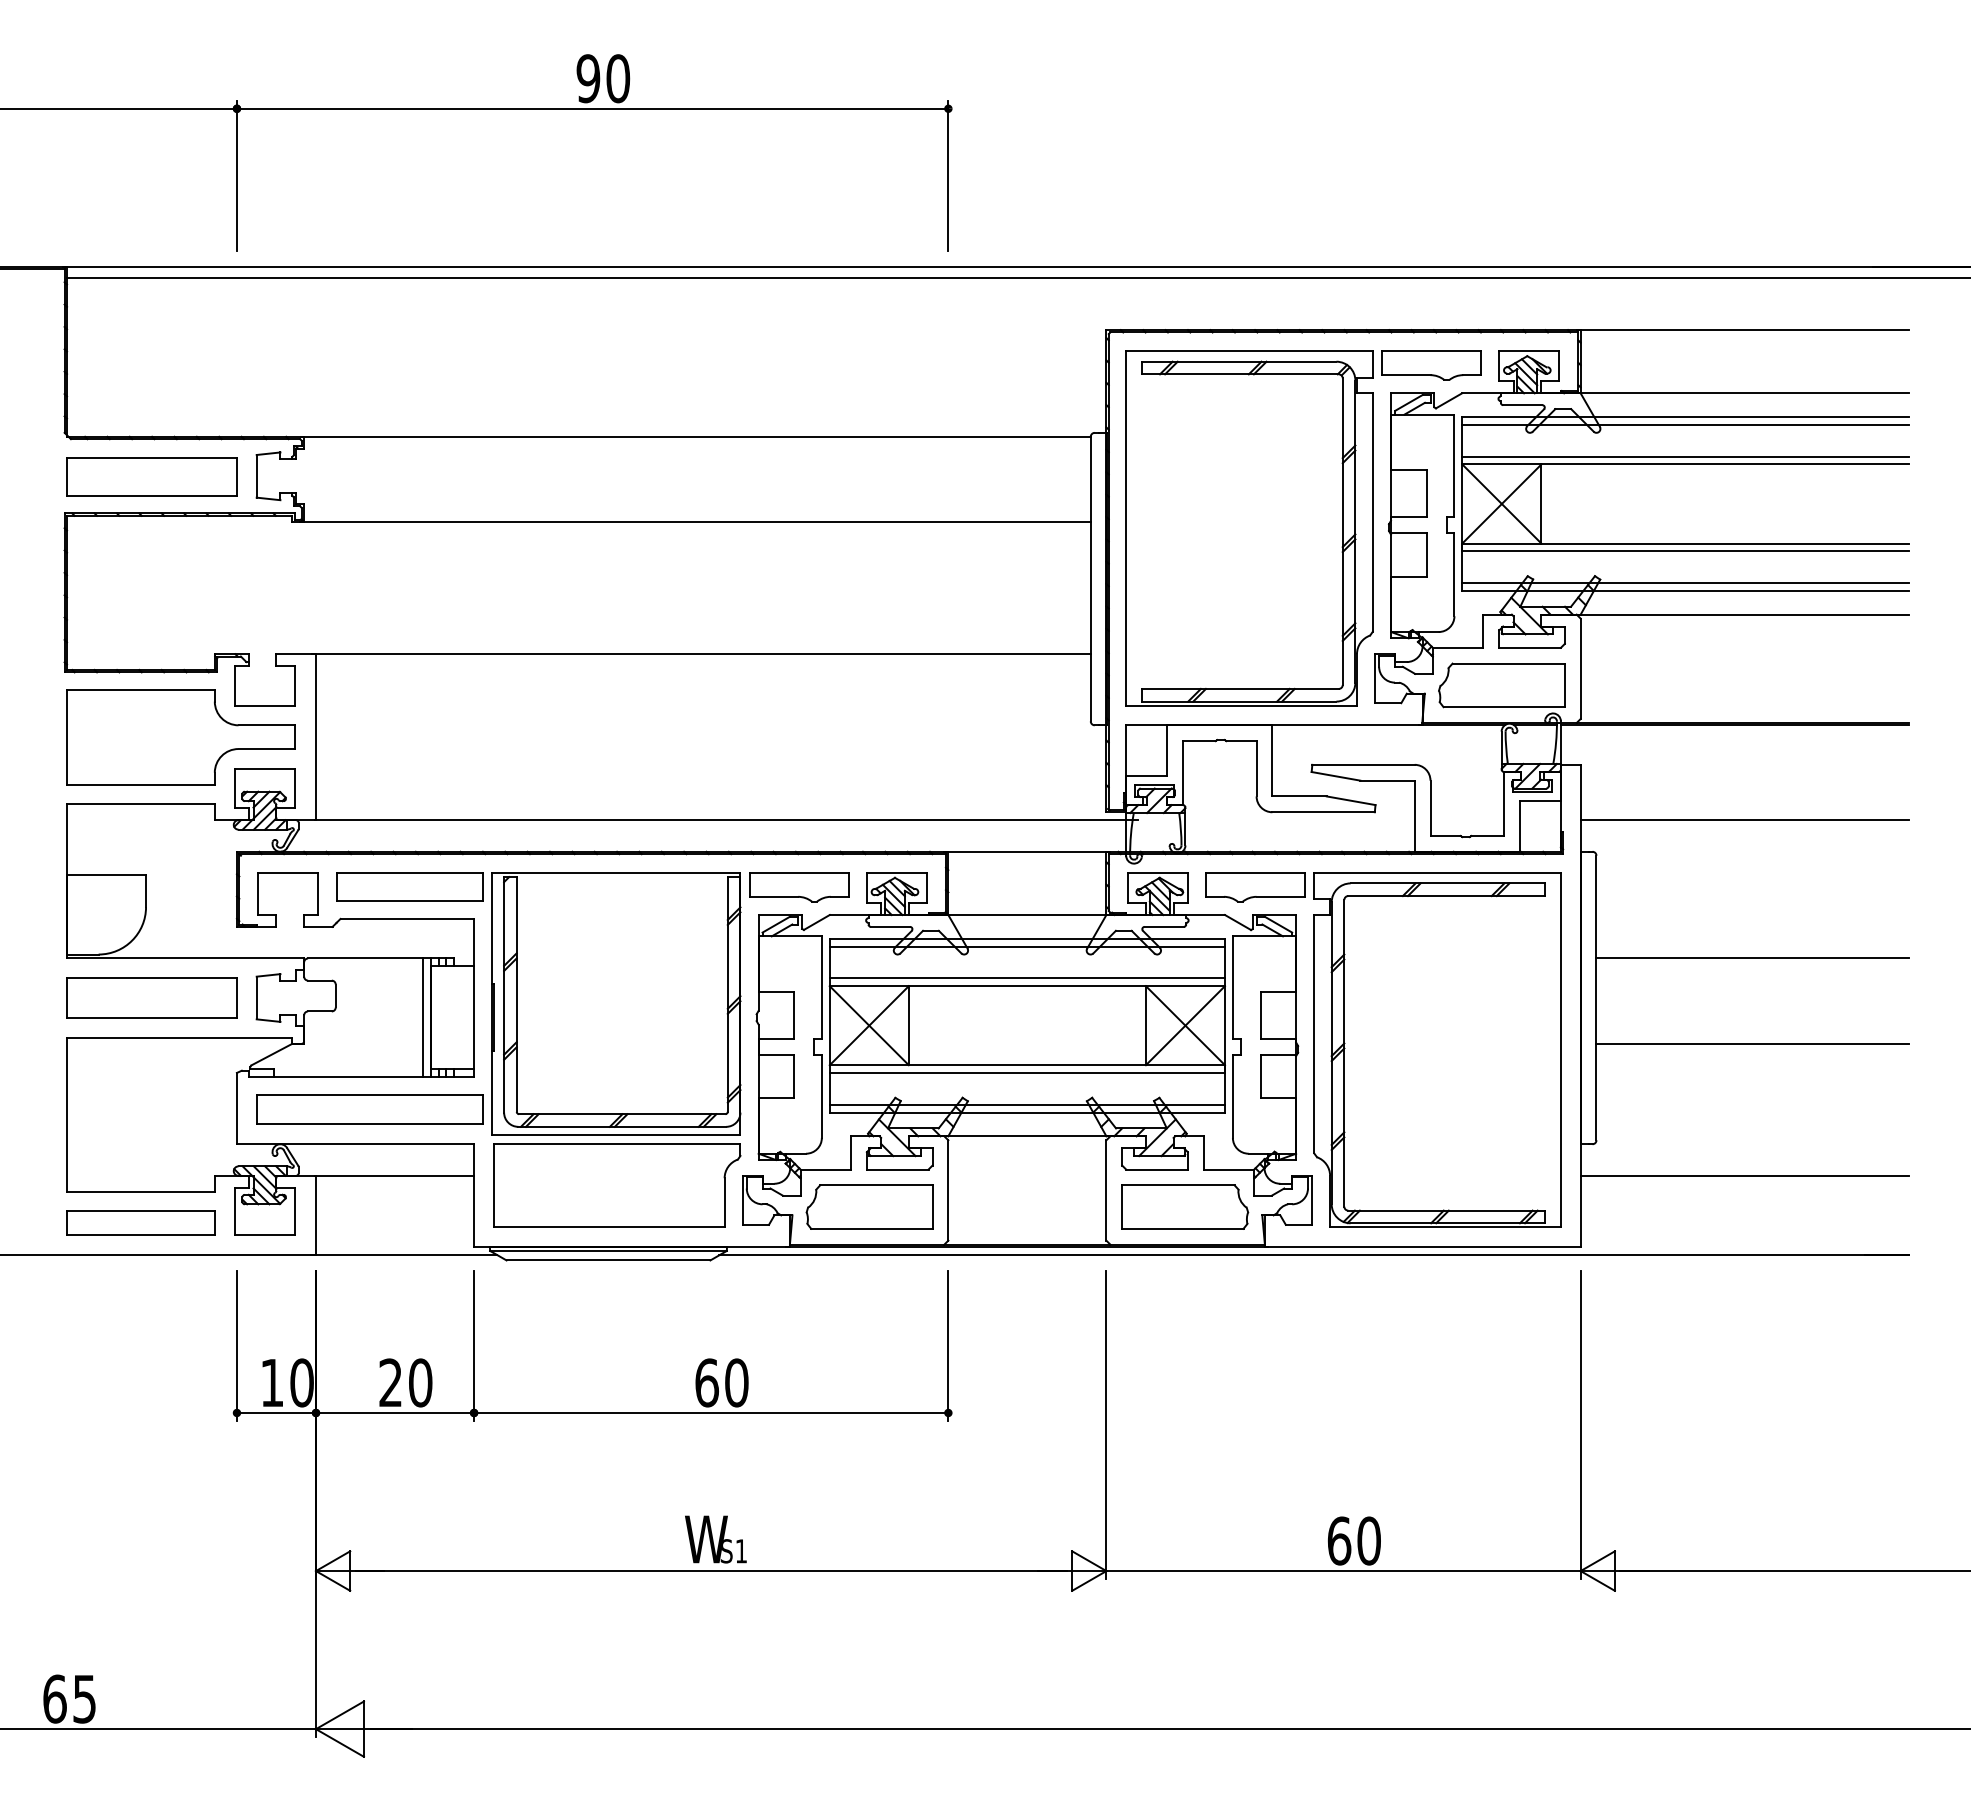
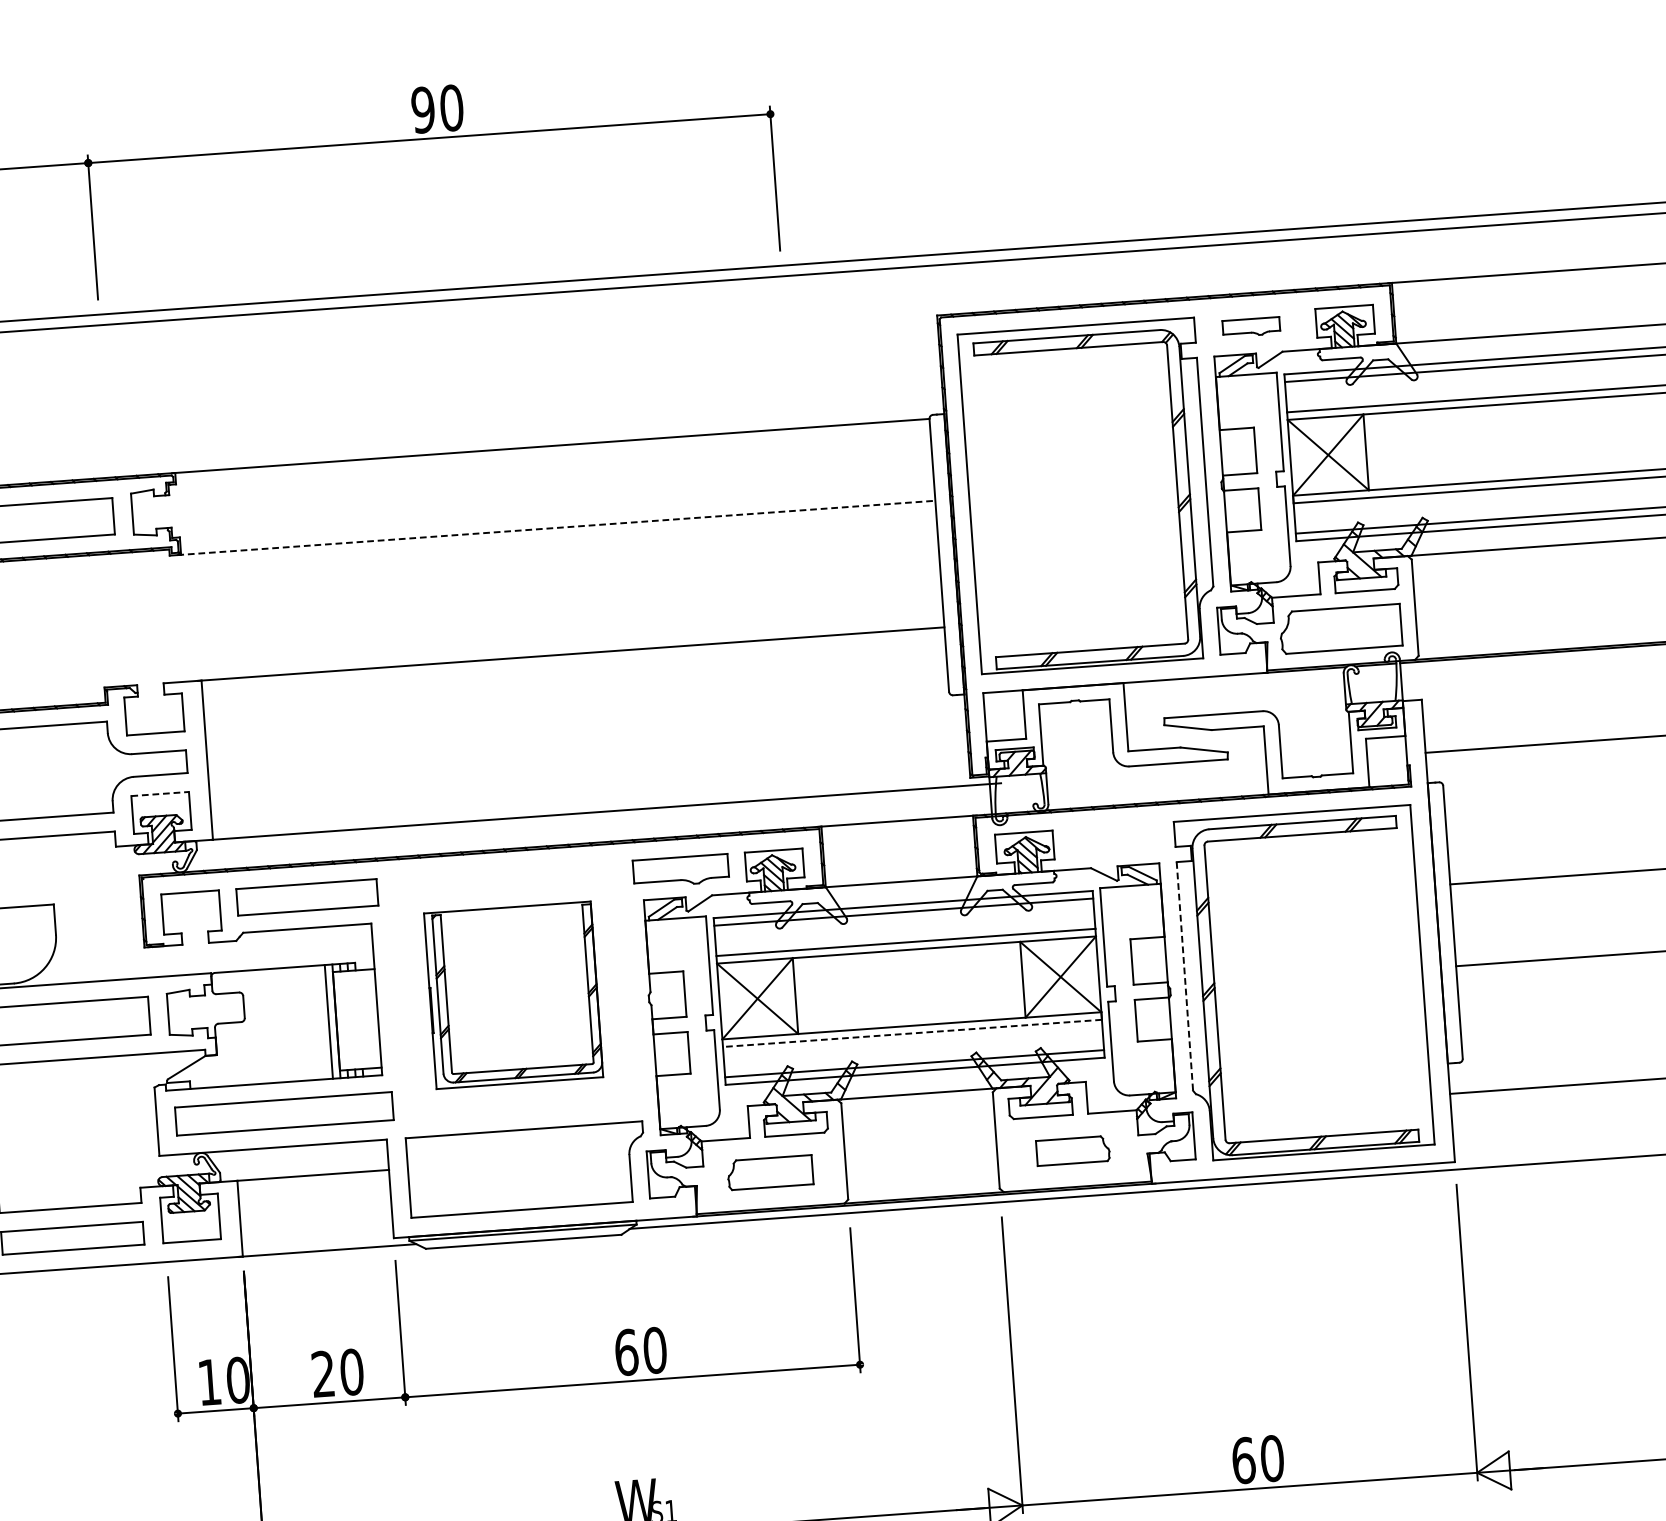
part: (1431, 365) -> (1251, 327), size x0.6
line: (695, 522) -> (556, 528), solid -> dashed
line: (265, 768) -> (161, 793), solid -> dashed
part: (1255, 887) -> (1118, 839), removed
part: (616, 1003) -> (513, 994), size x0.7
line: (1314, 1034) -> (1185, 976), solid -> dashed
line: (1027, 1073) -> (912, 1033), solid -> dashed
part: (869, 1206) -> (770, 1172), size x0.7
part: (1185, 1206) -> (1073, 1150), size x0.6

